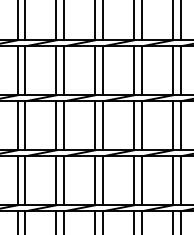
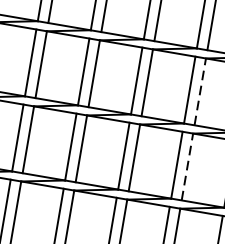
line: (180, 70) -> (200, 91), solid -> dashed
line: (180, 125) -> (187, 166), solid -> dashed

